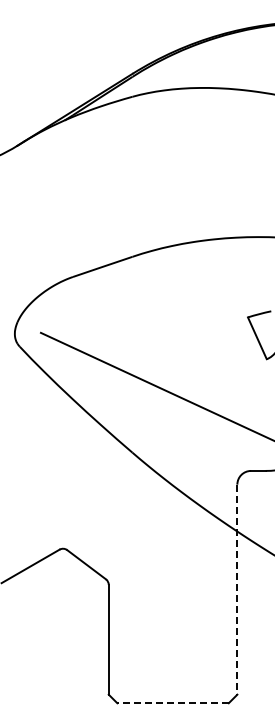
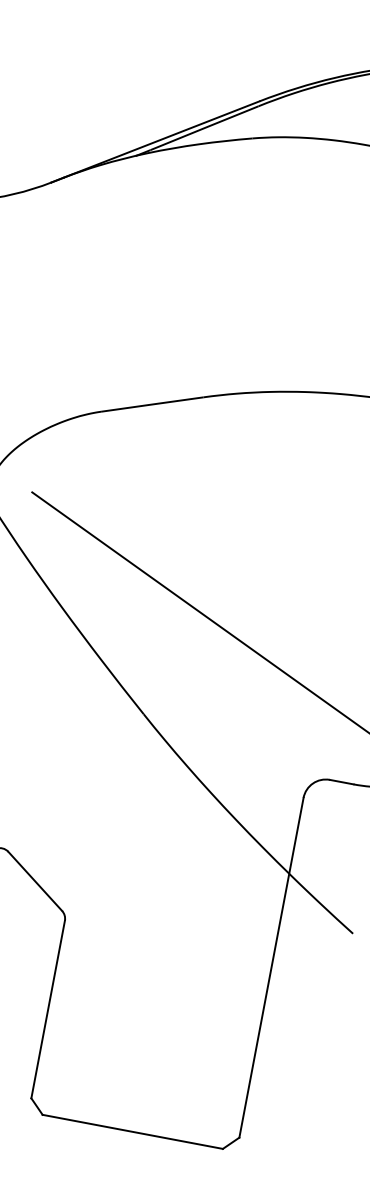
line: (237, 590) -> (271, 969), dashed -> solid
line: (173, 703) -> (133, 1132), dashed -> solid

